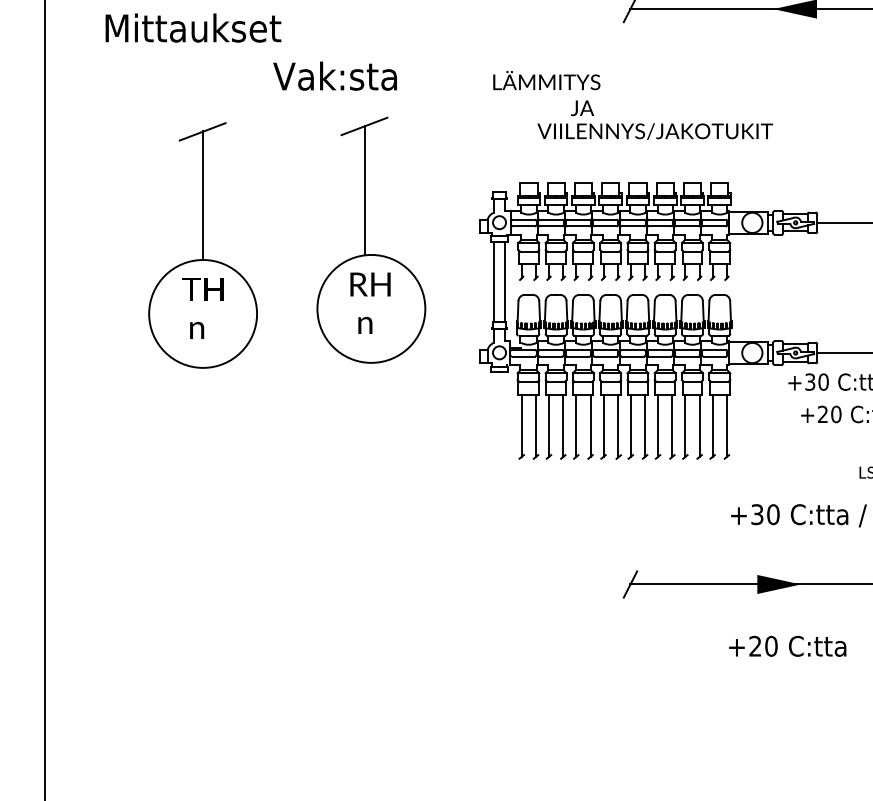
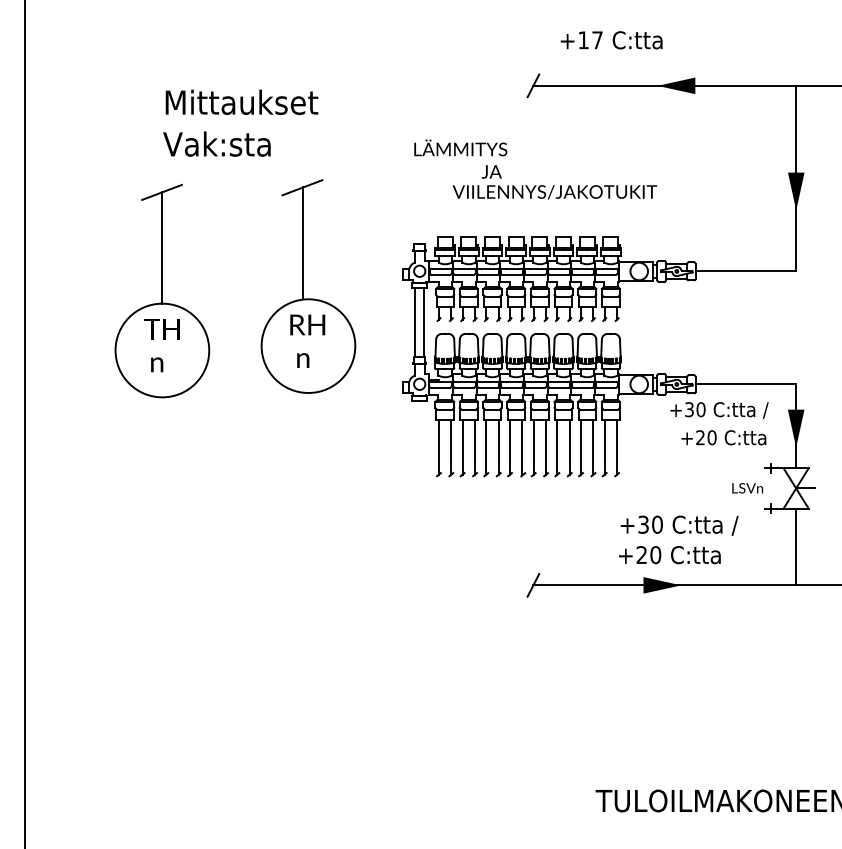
text: (192, 27) -> (241, 101), moved
text: (334, 75) -> (216, 143), moved
text: (787, 646) -> (669, 555), moved

